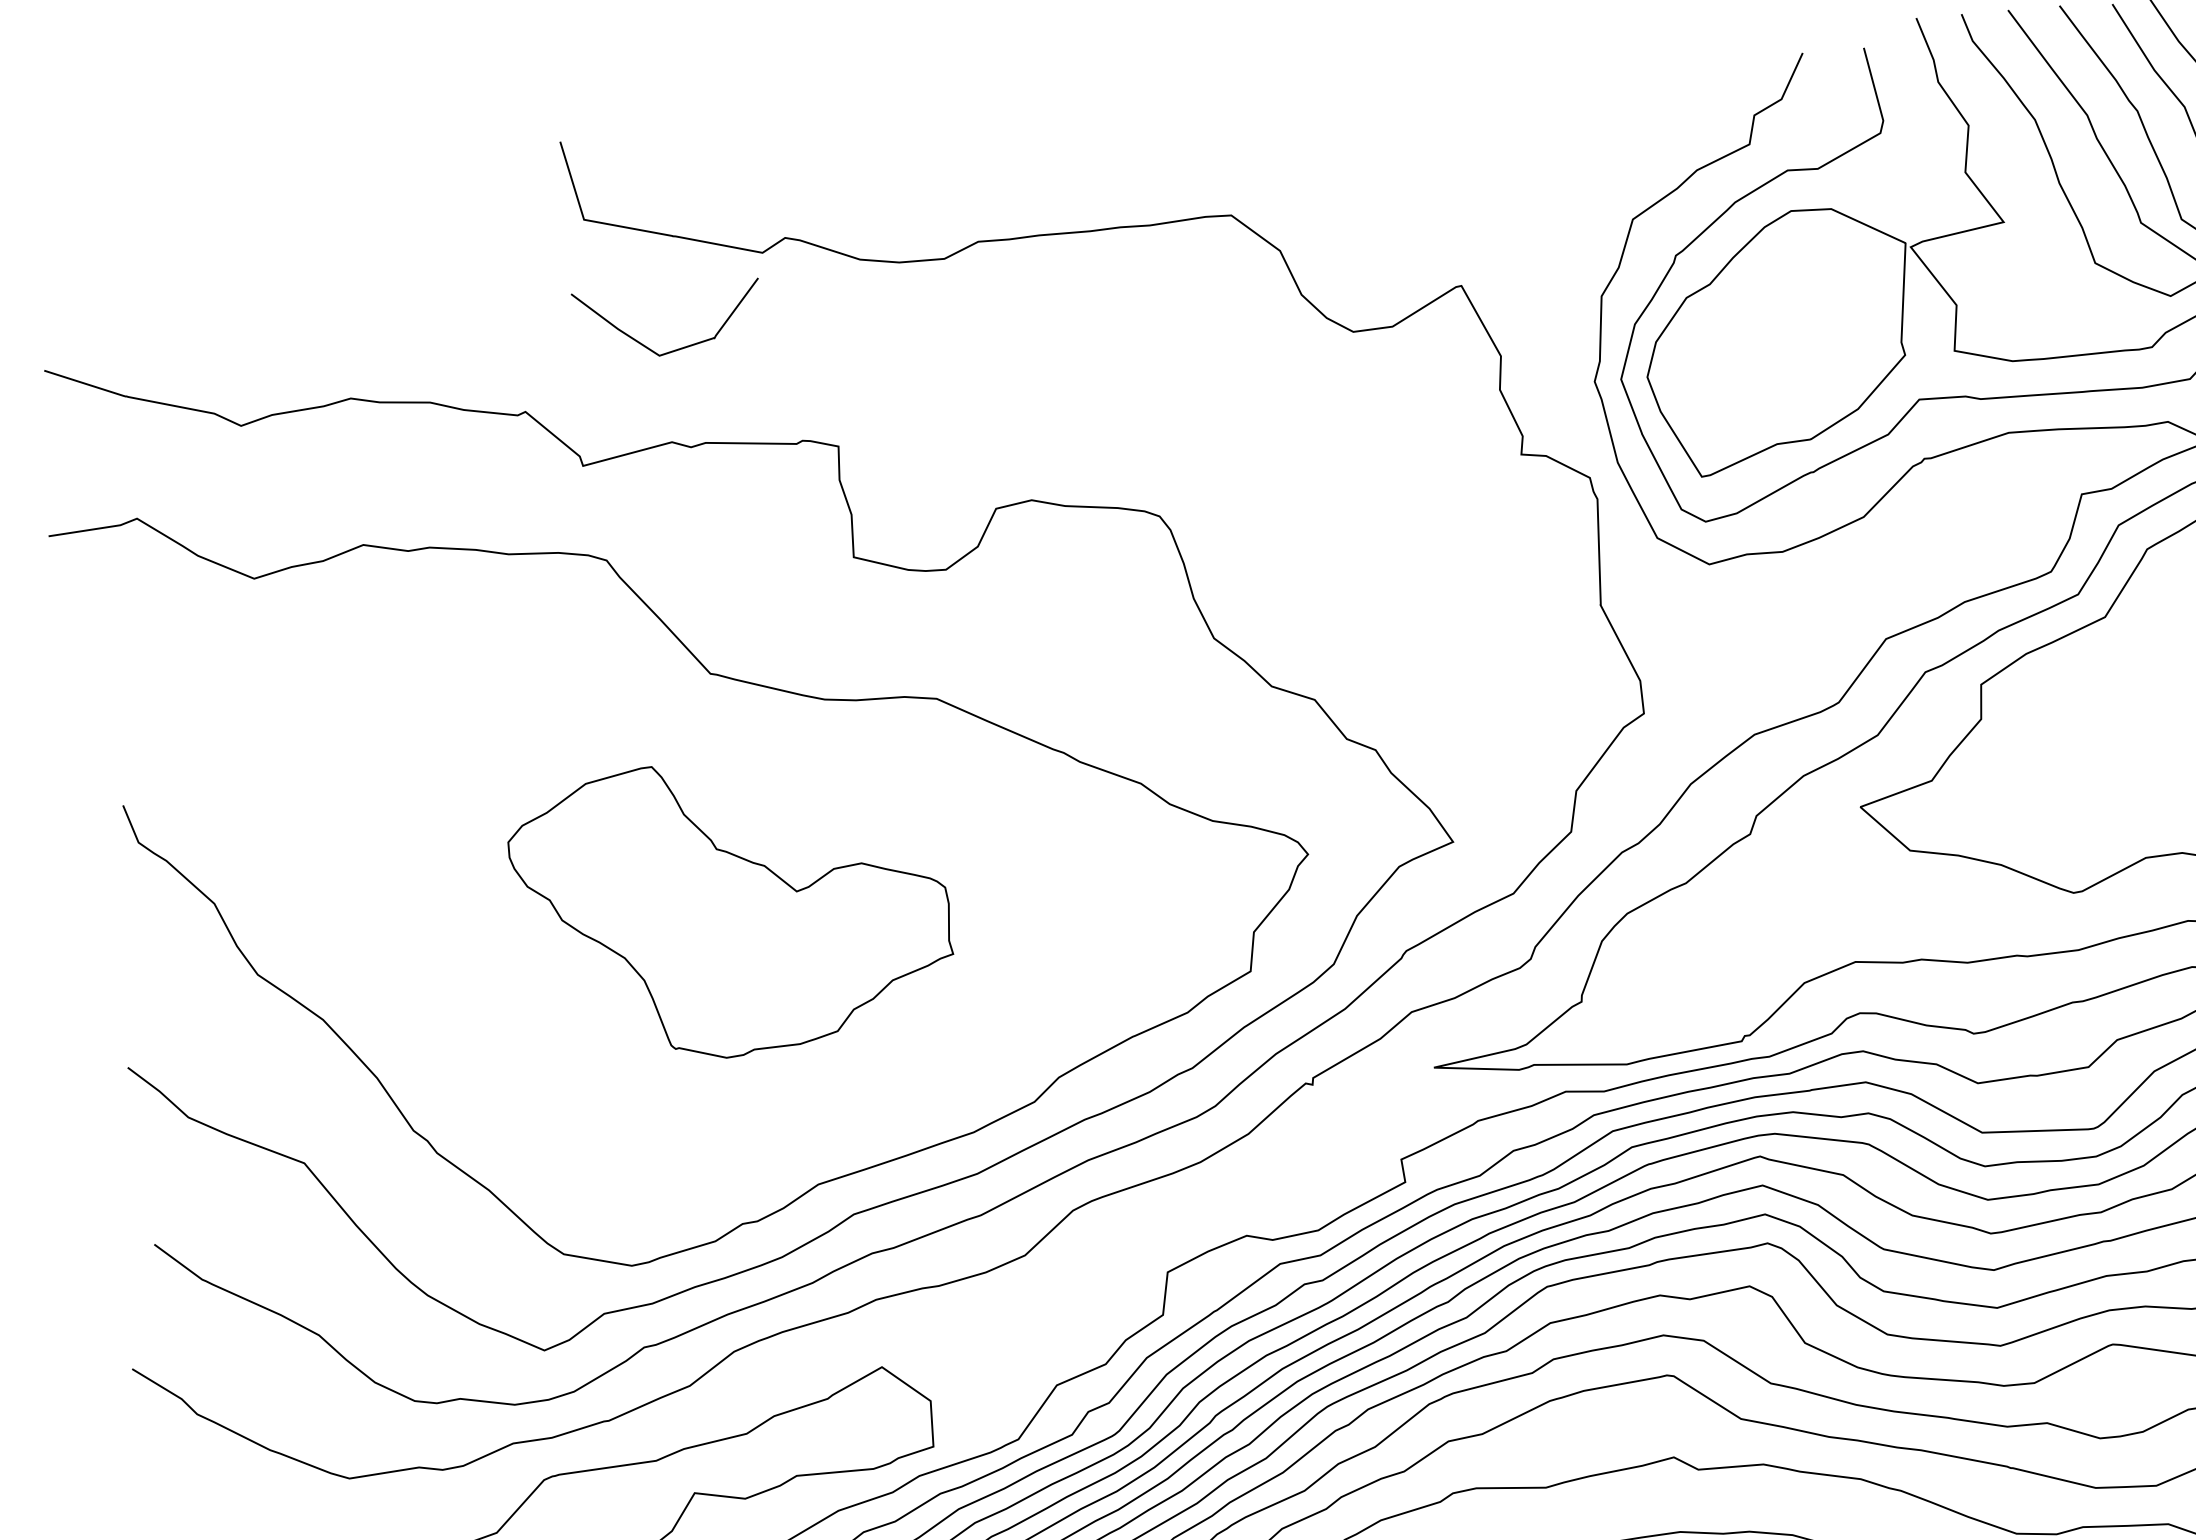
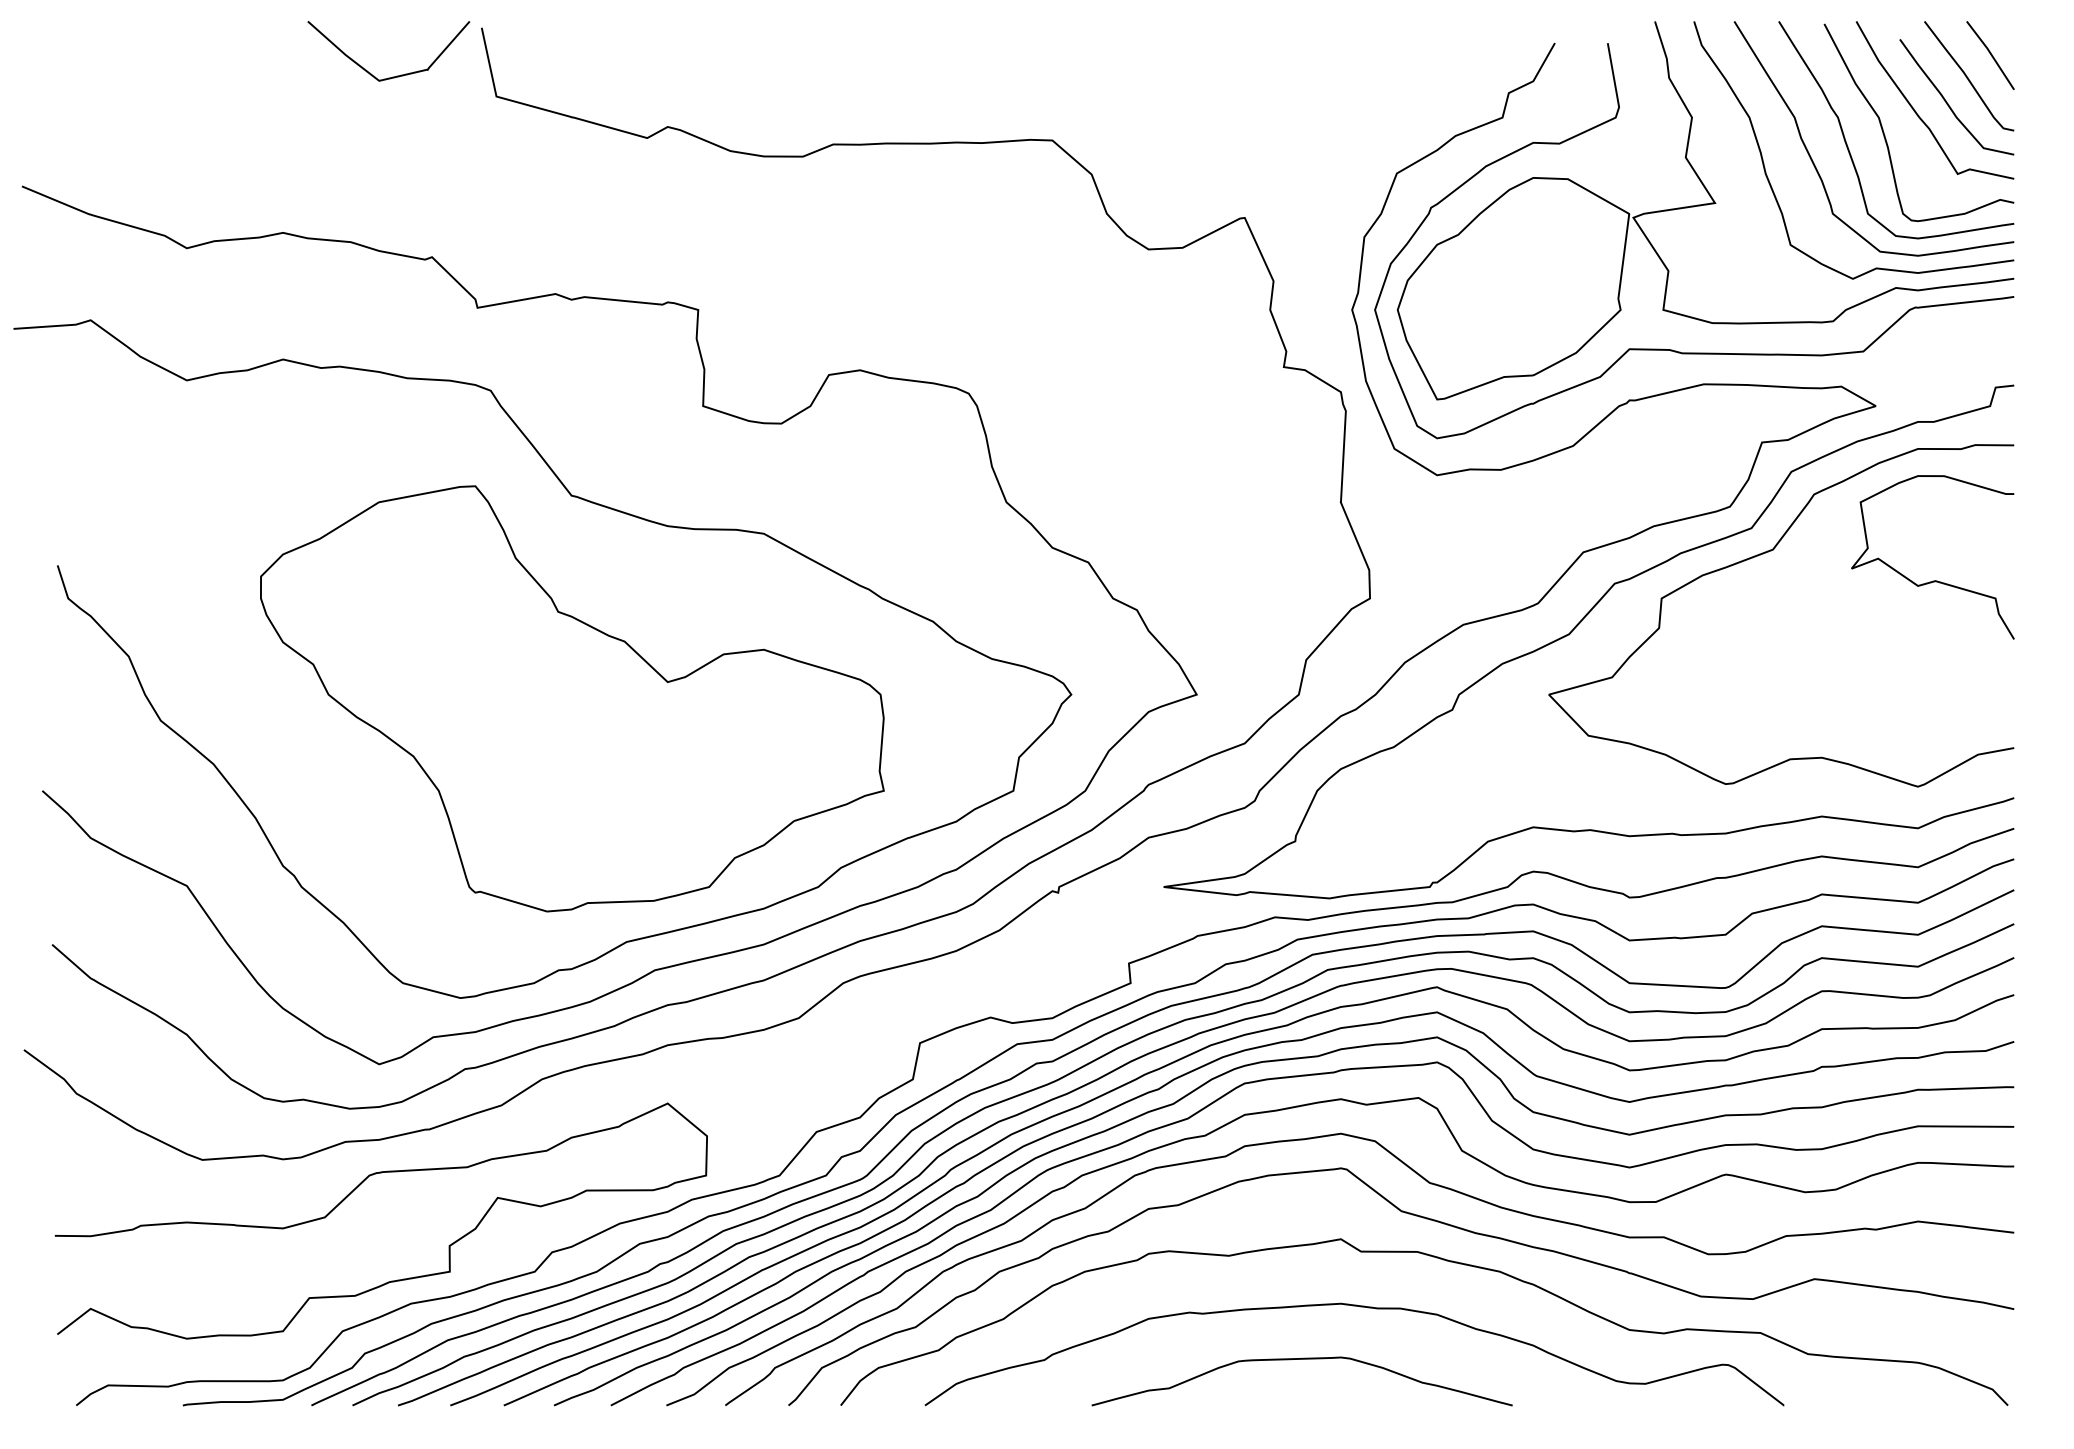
curve: (678, 347) -> (396, 75), moved
part: (731, 908) -> (572, 698), size x1.67

